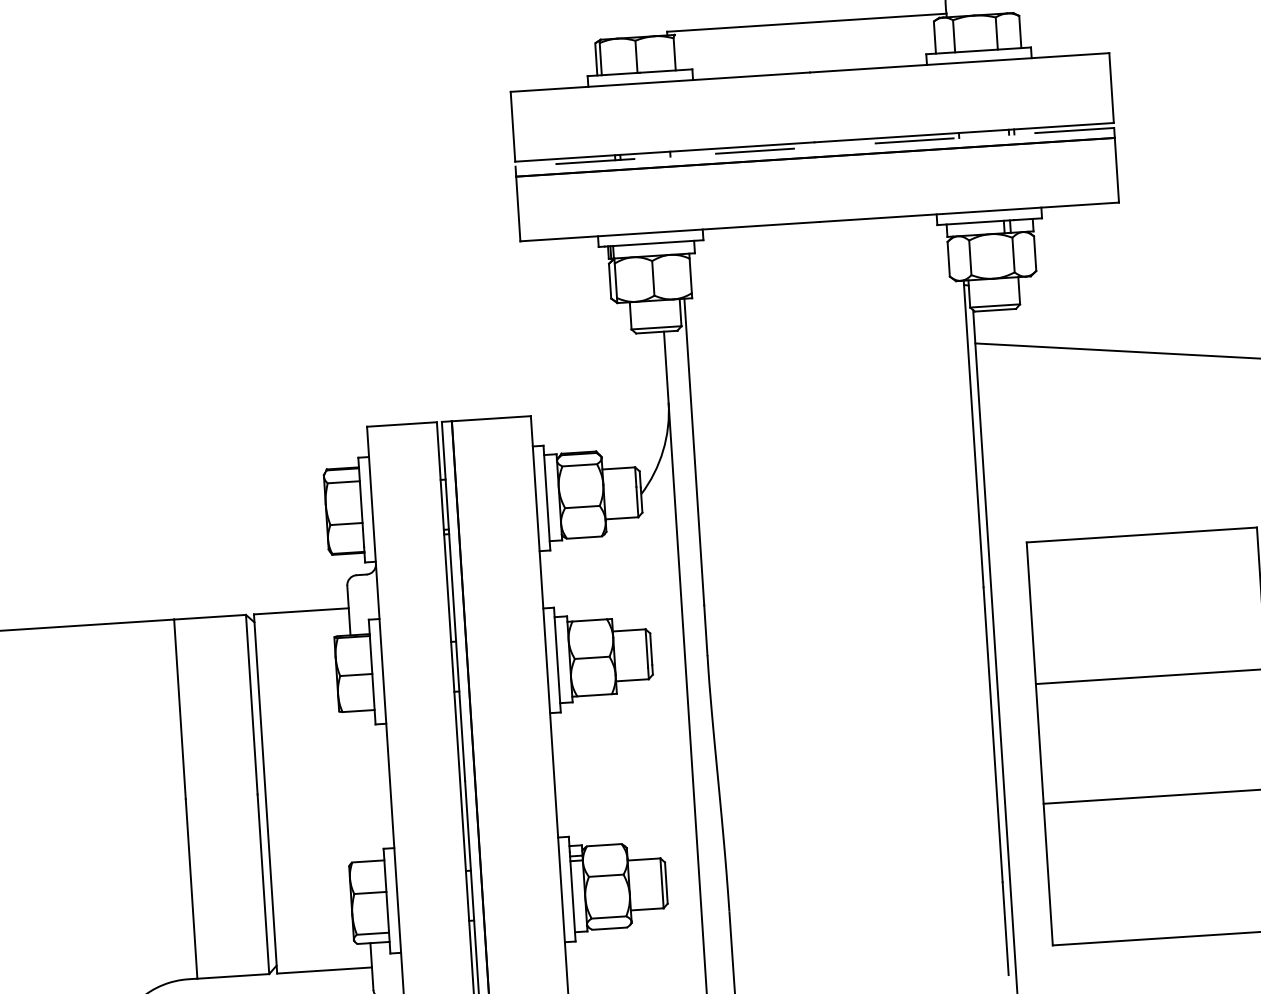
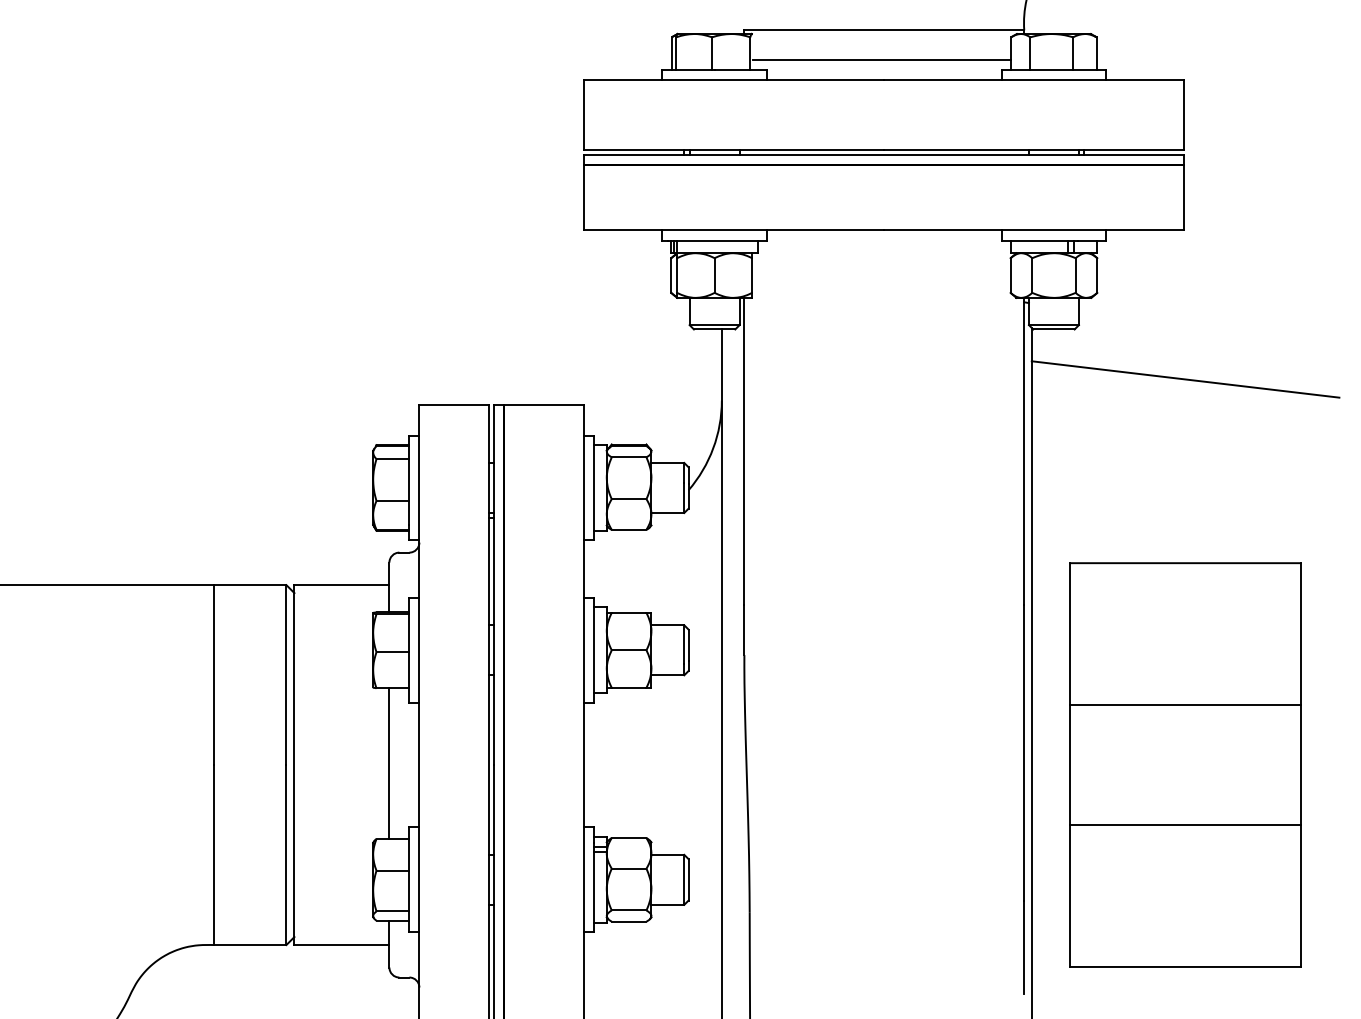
line: (805, 52) -> (881, 60), added
line: (815, 147) -> (884, 155), dashed -> solid
line: (360, 786) -> (389, 763), added

